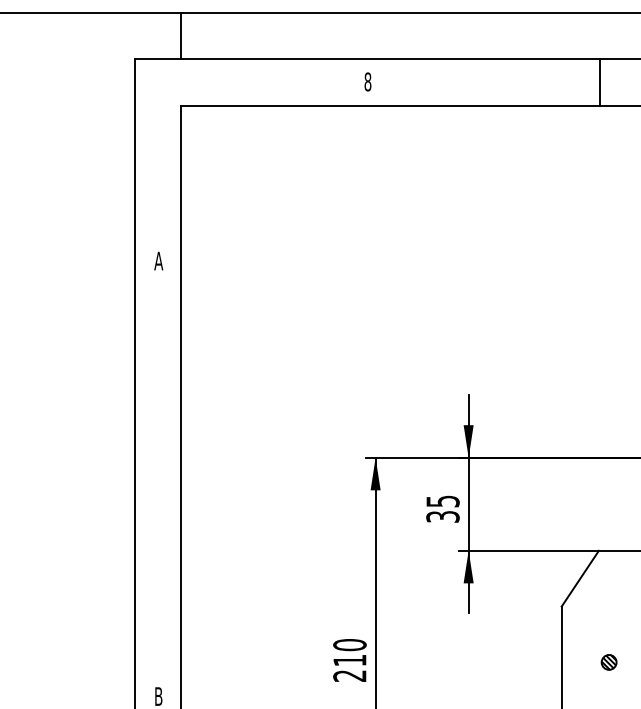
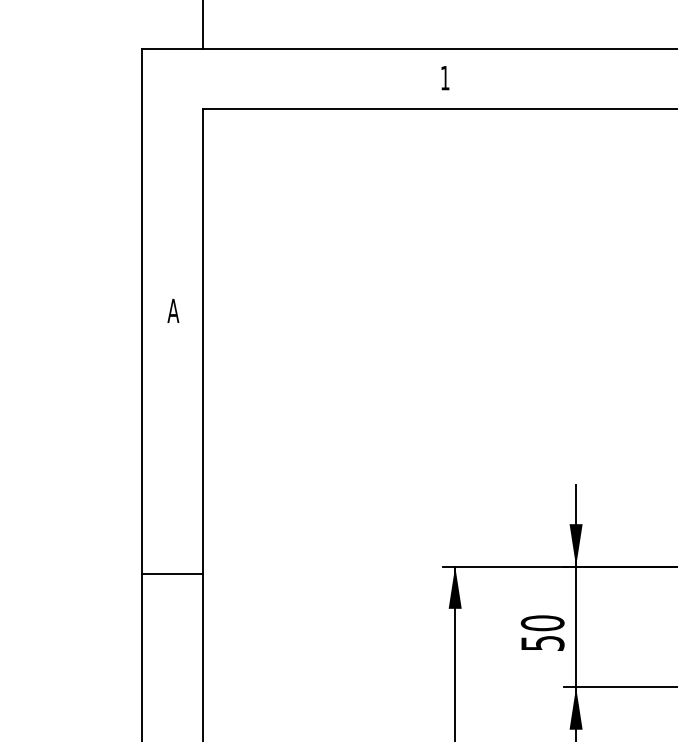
text: (367, 81) -> (444, 77), 8 -> 1
line: (157, 463) -> (171, 573), added
text: (442, 508) -> (542, 632), 35 -> 50

